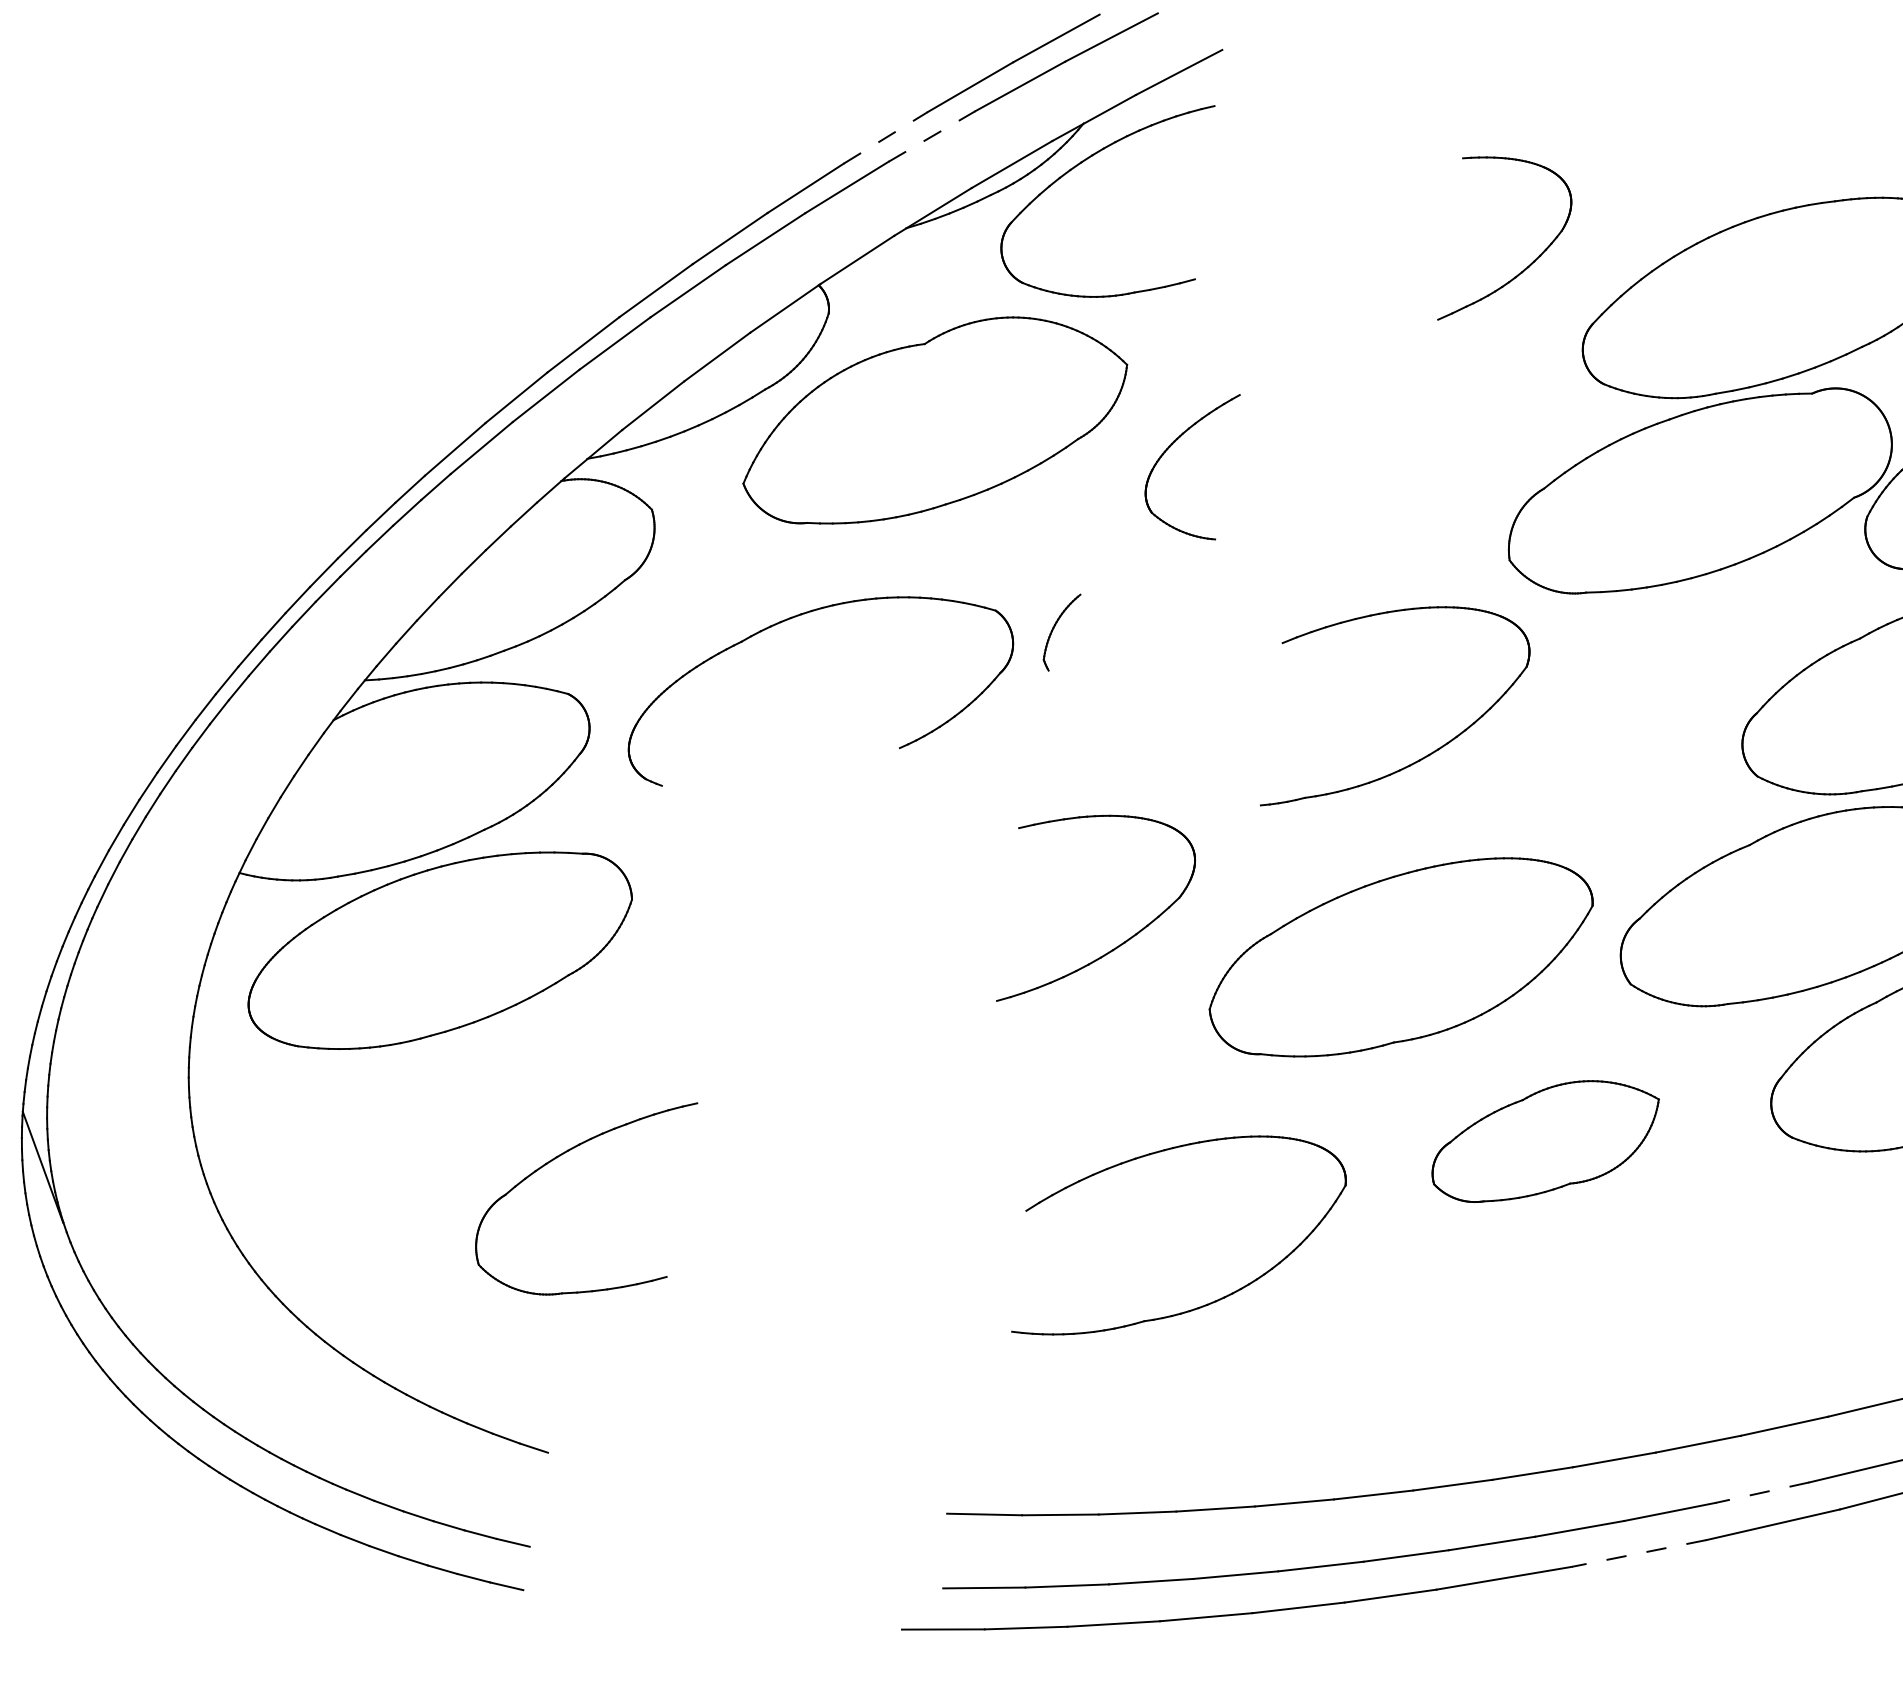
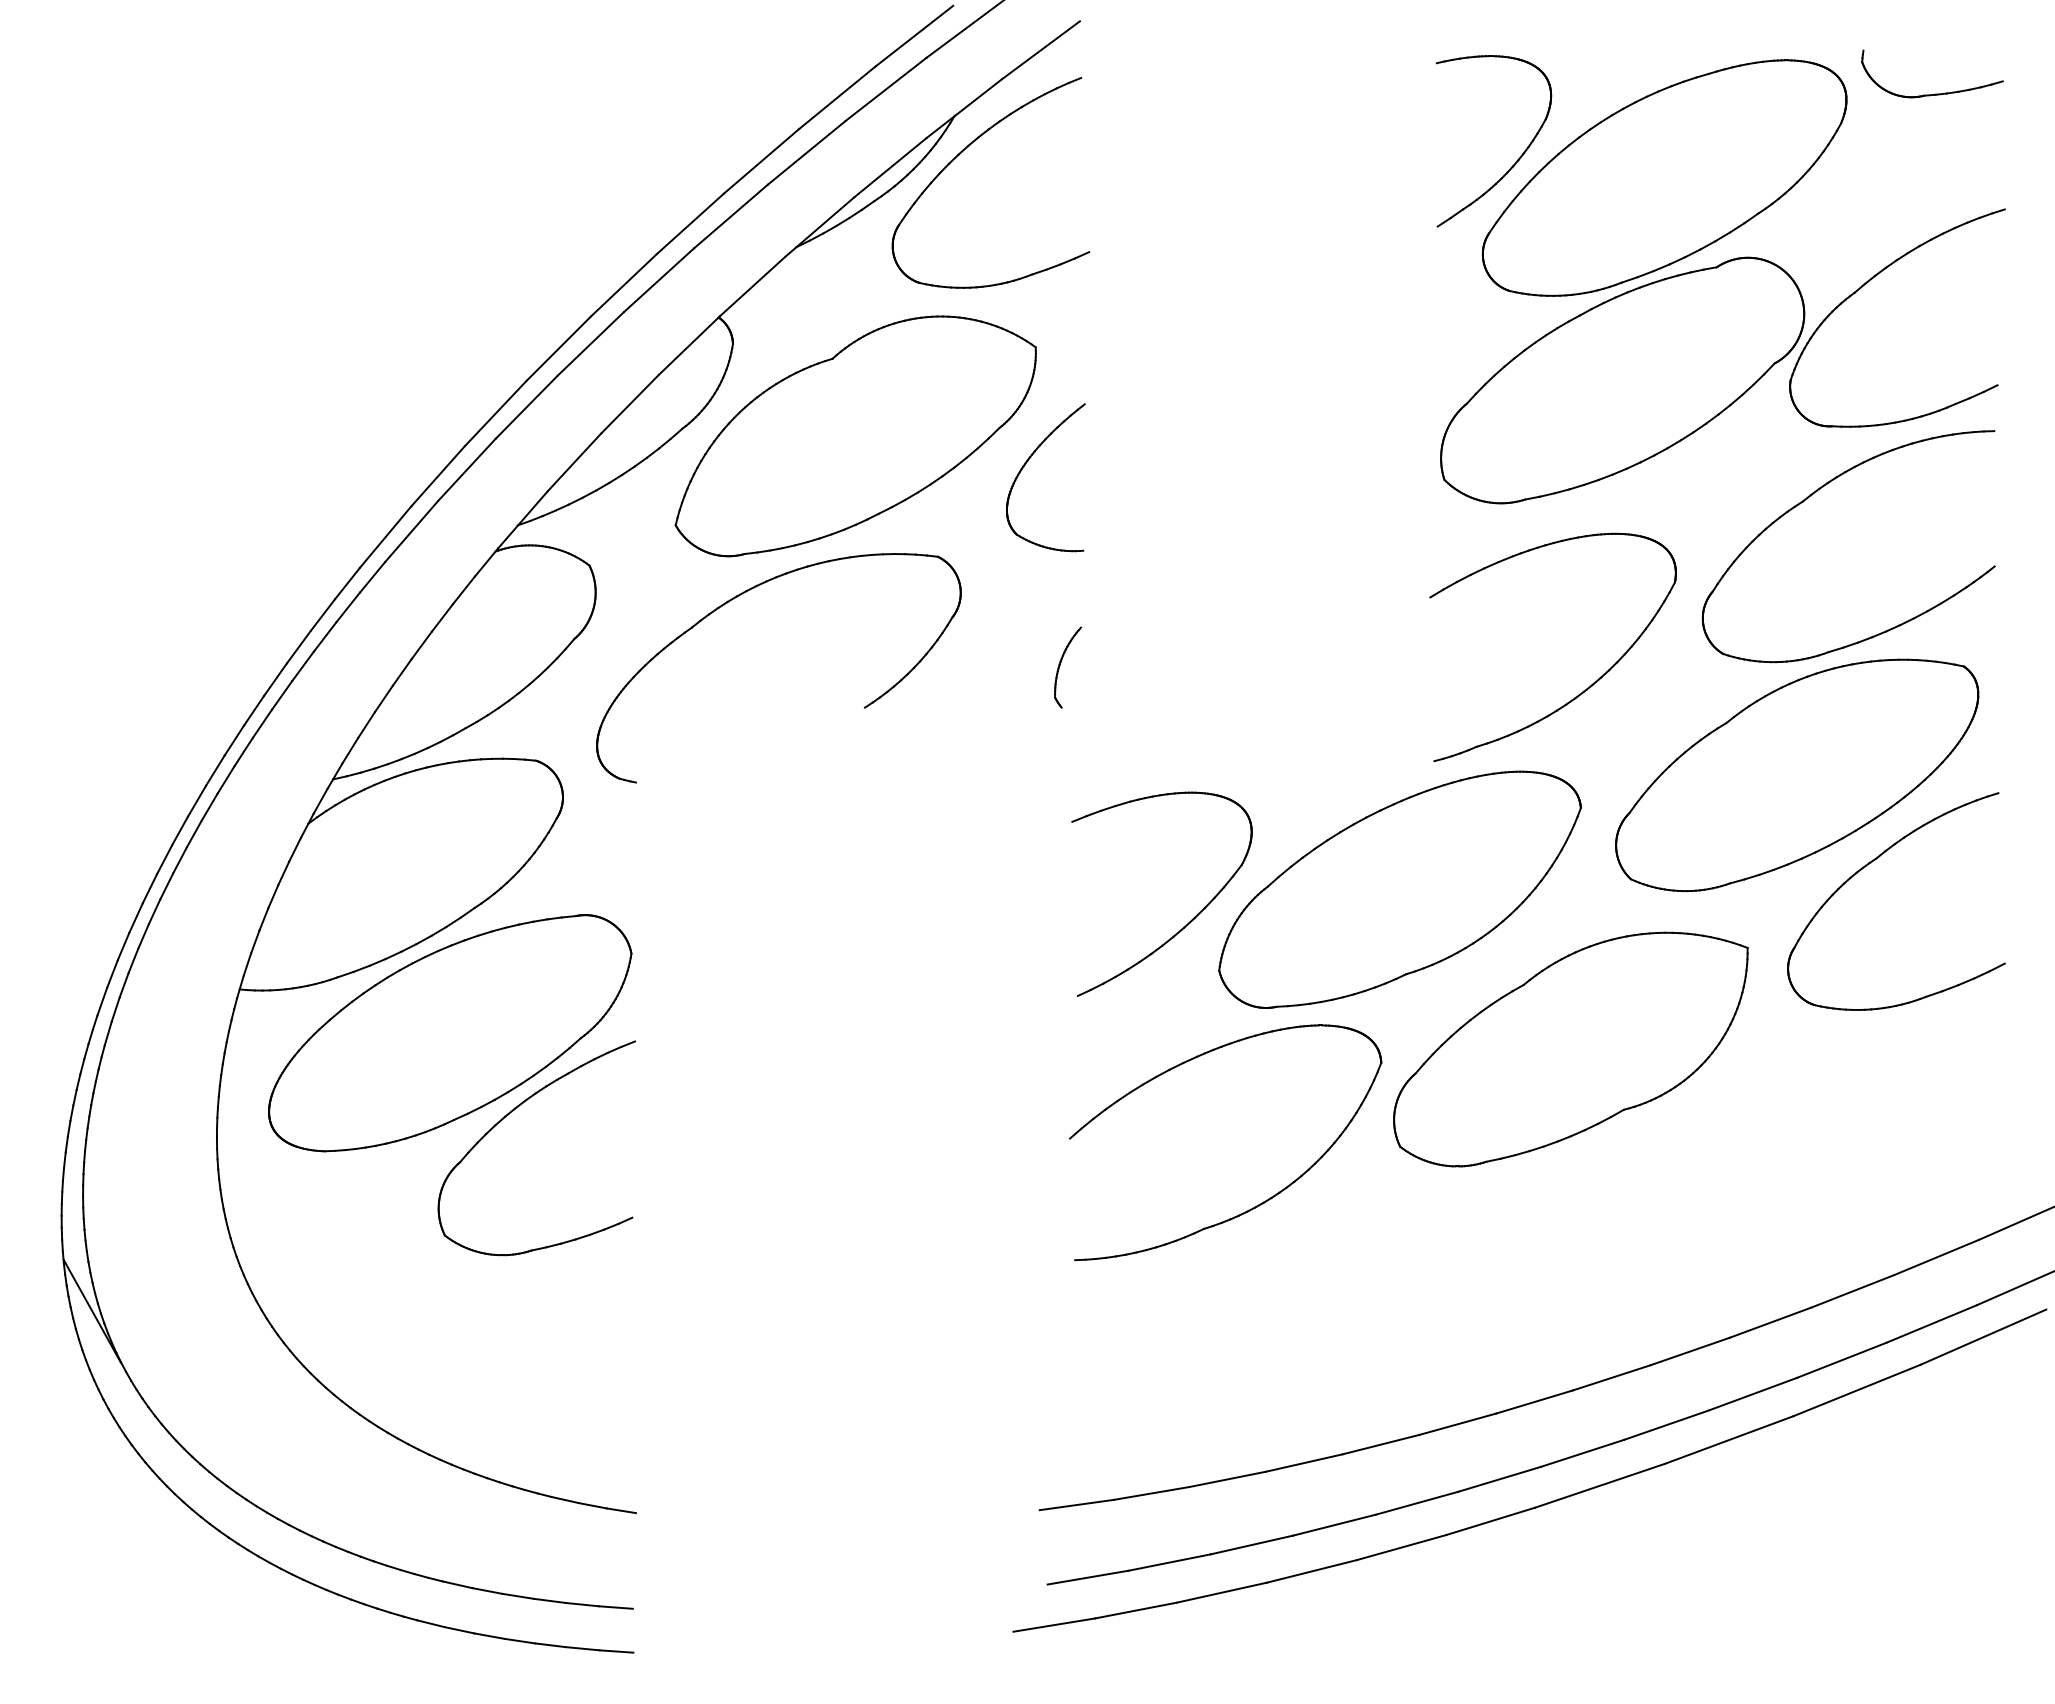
line: (932, 136) -> (807, 152), dashed -> solid
line: (885, 138) -> (761, 161), dashed -> solid
part: (1526, 266) -> (1516, 160), moved
part: (1171, 446) -> (1025, 465), moved
part: (793, 618) -> (739, 596), moved
part: (1054, 629) -> (1060, 666), moved
part: (1419, 759) -> (1583, 690), moved
part: (1119, 945) -> (1189, 921), moved
part: (1544, 1142) -> (1570, 1049), size x1.67
part: (559, 1157) -> (507, 1116), moved
part: (1205, 1304) -> (1261, 1202), moved
line: (1762, 1492) -> (1841, 1360), dashed -> solid
line: (1639, 1554) -> (1729, 1440), dashed -> solid

